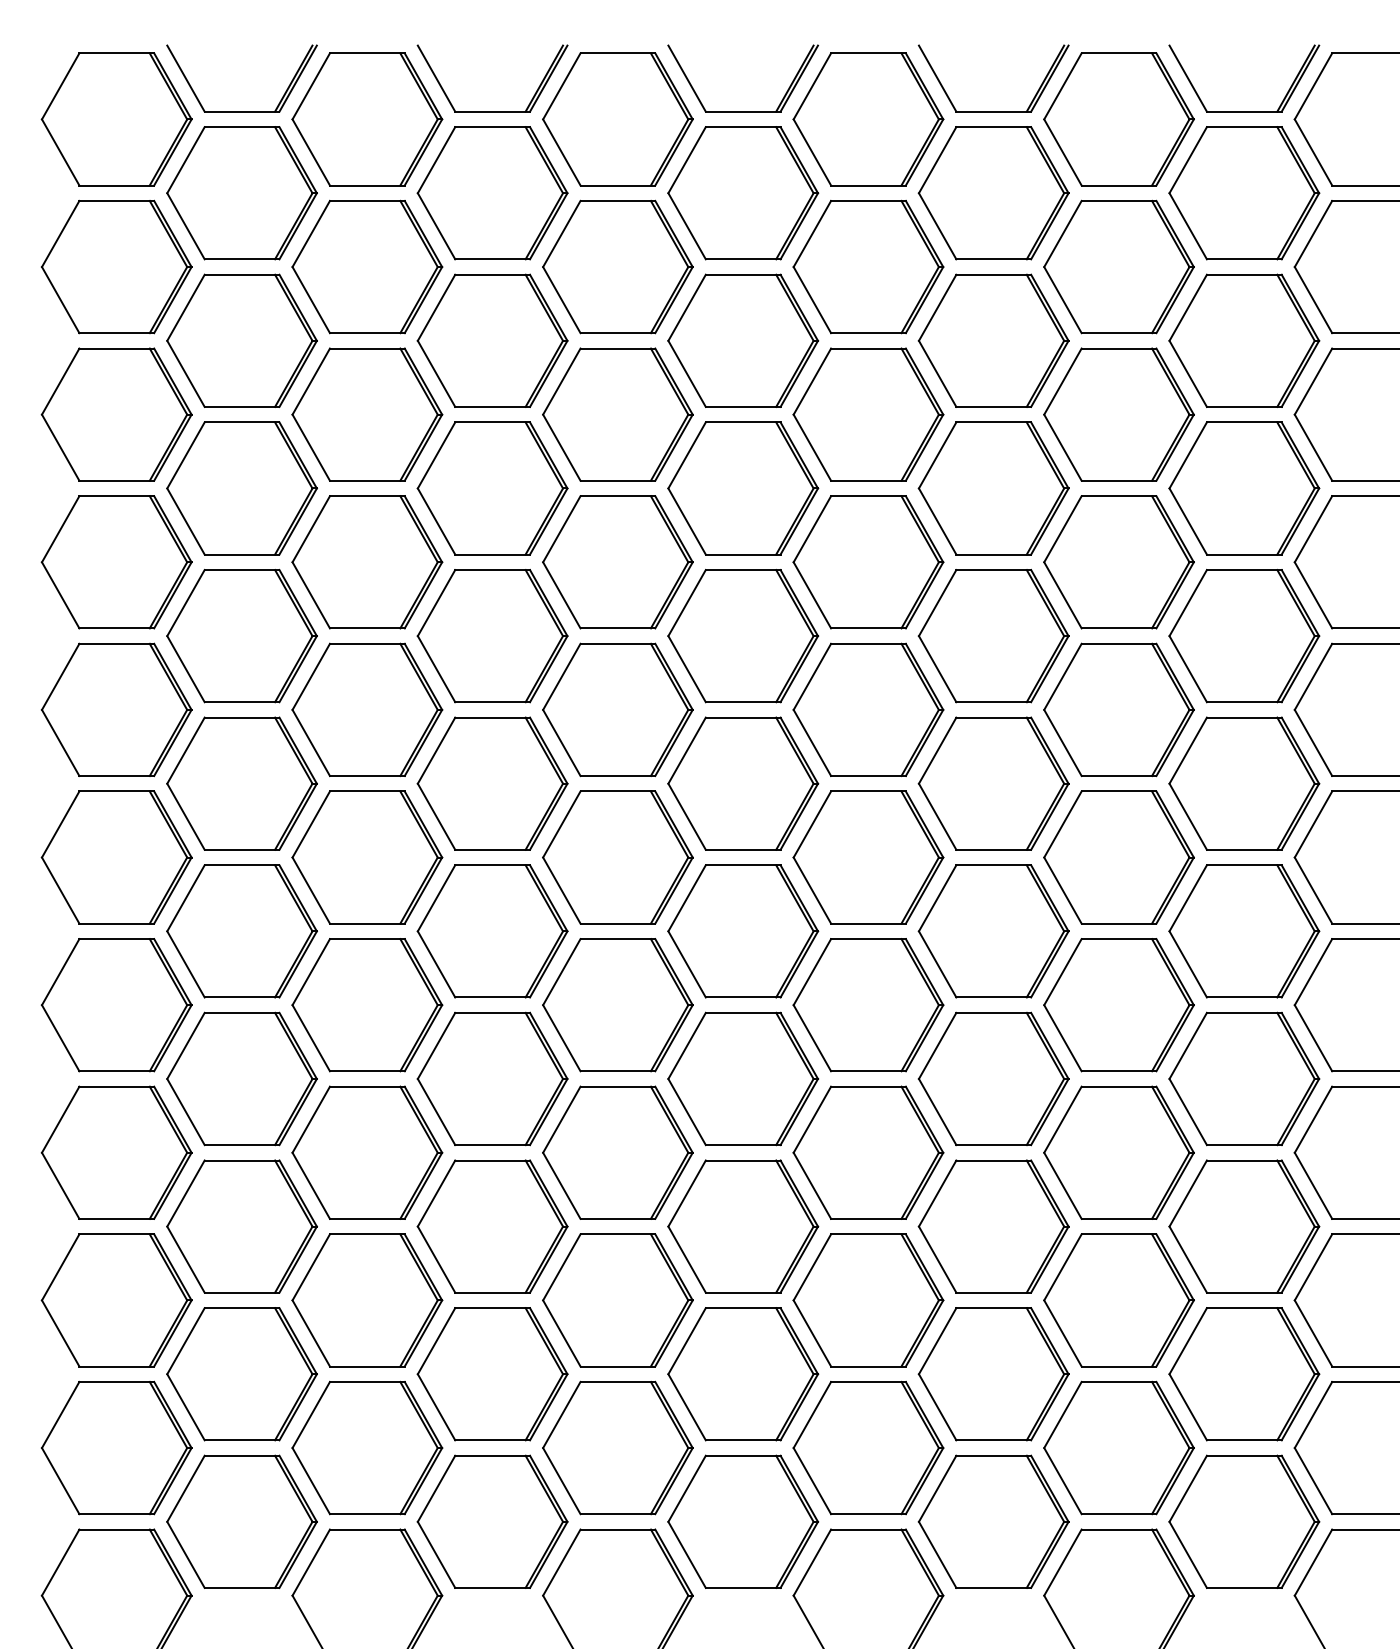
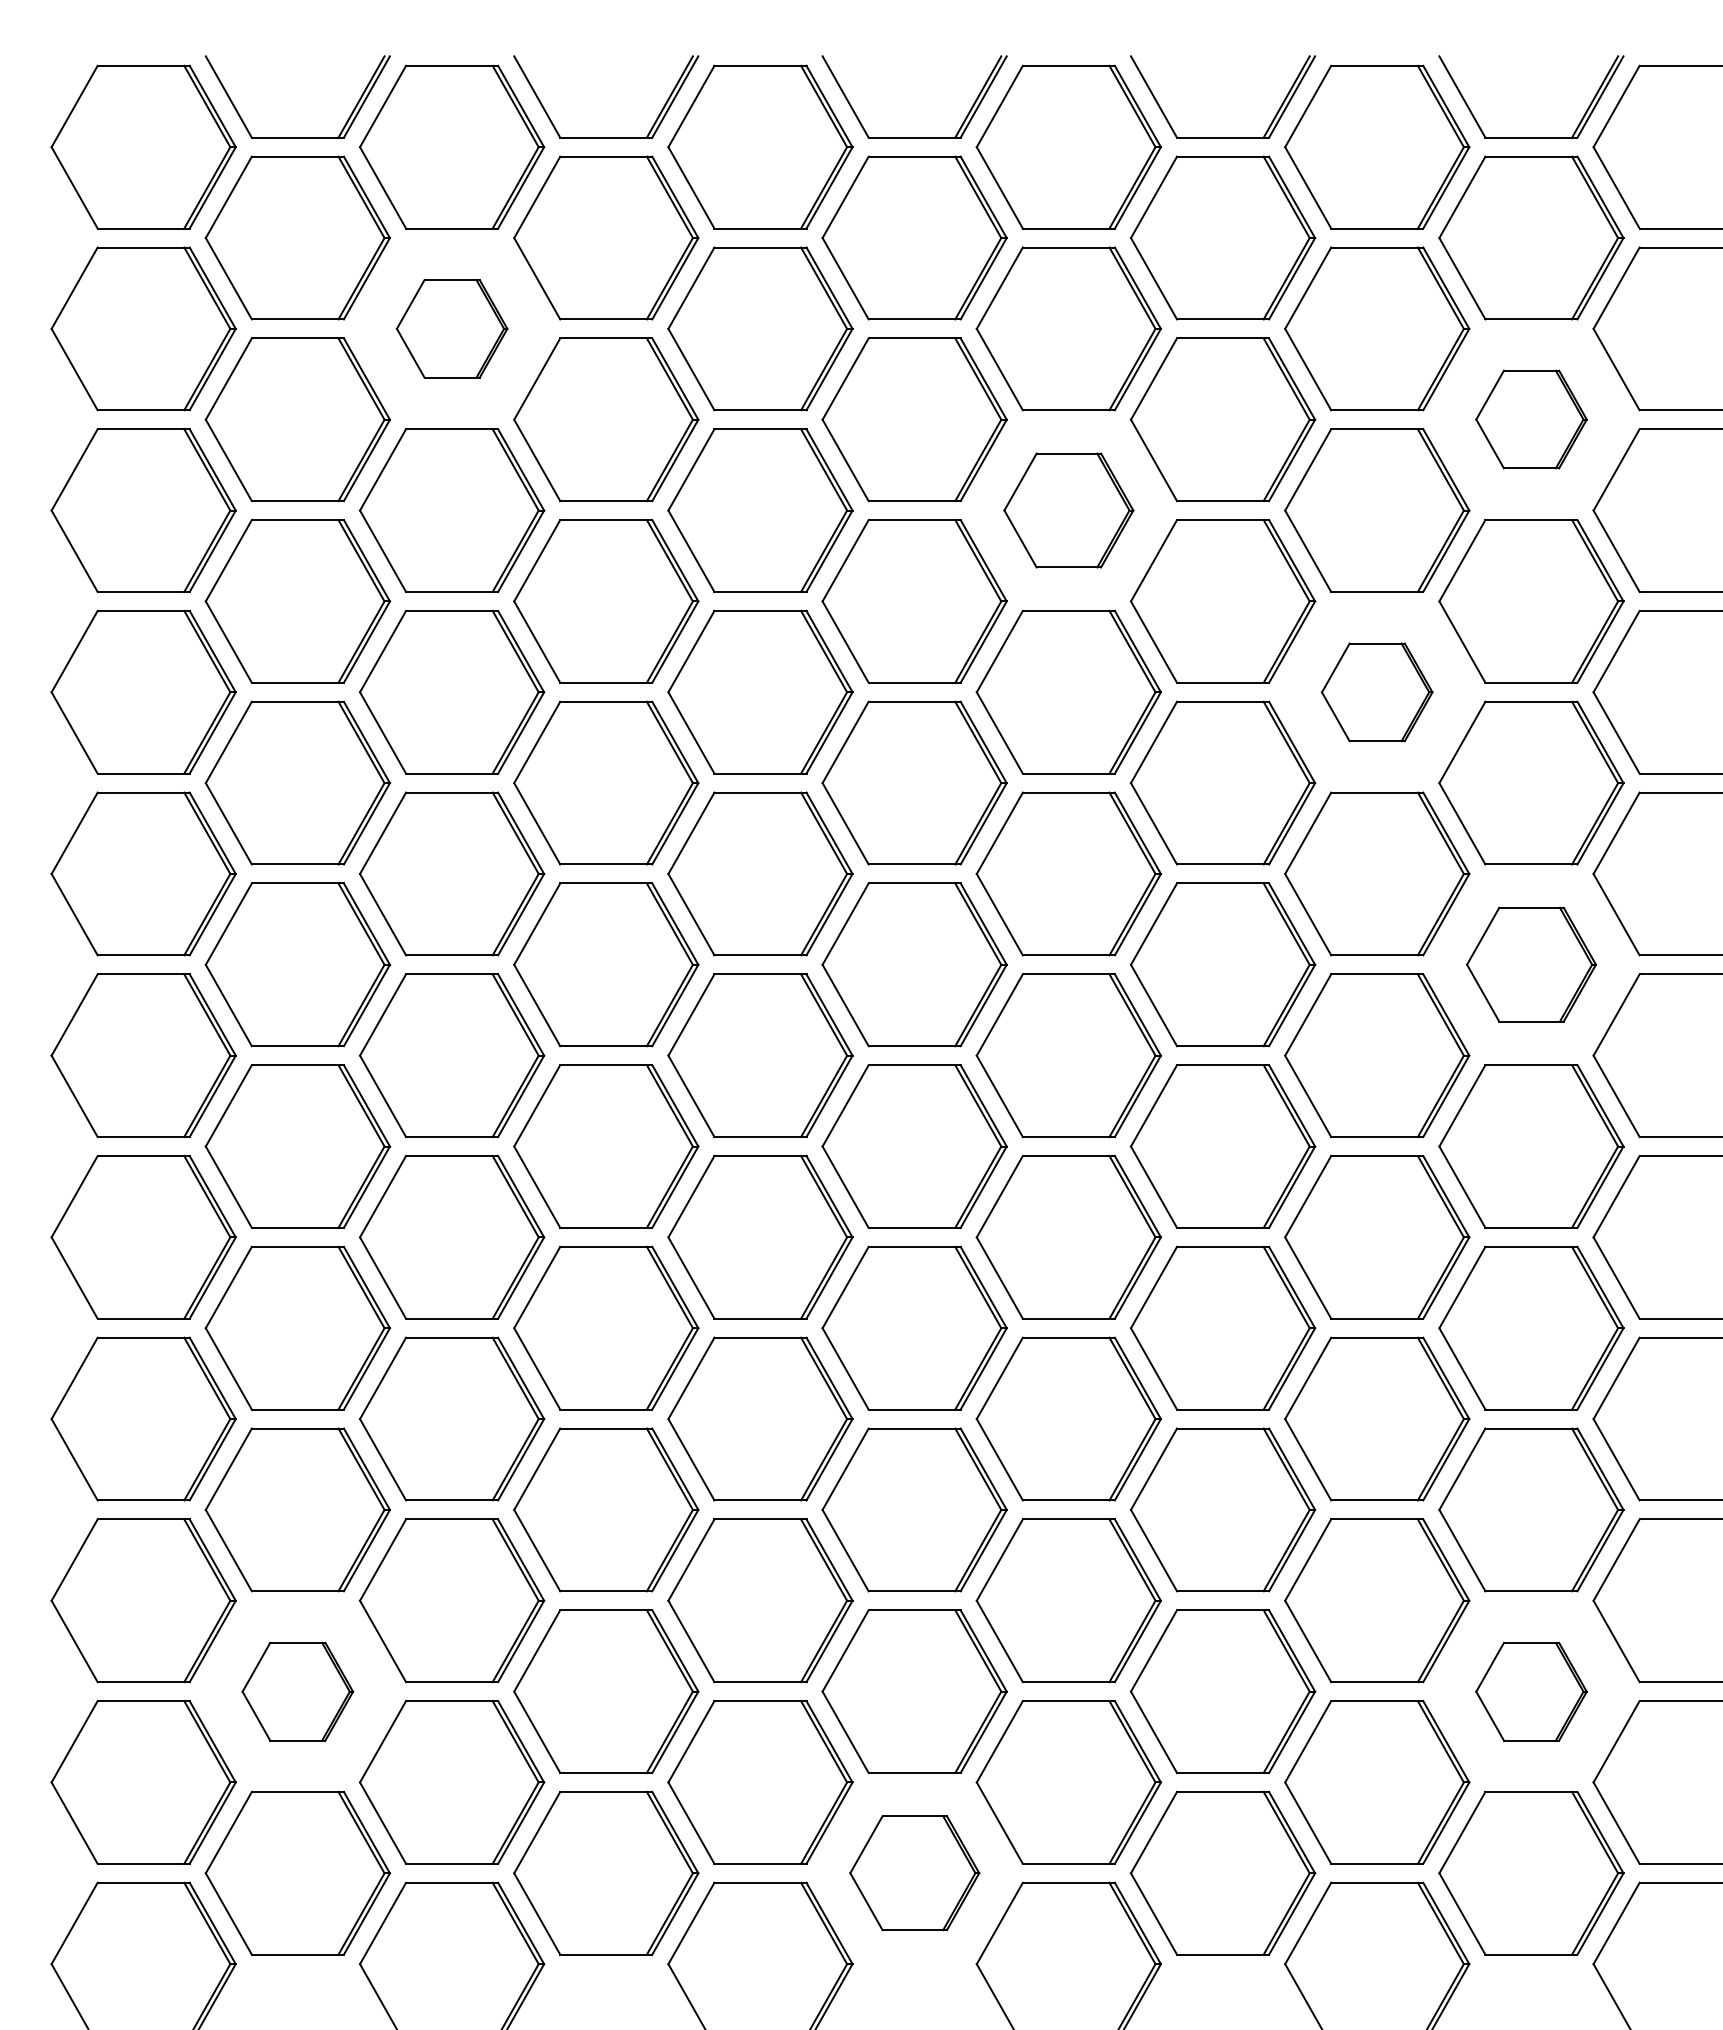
part: (367, 266) -> (452, 328), size x0.6
part: (1244, 340) -> (1531, 419), size x0.6
part: (868, 414) -> (1068, 510), size x0.7
part: (1118, 562) -> (1376, 692), size x0.6
part: (1244, 783) -> (1531, 964), size x0.7
part: (241, 1374) -> (297, 1691), size x0.6
part: (1244, 1374) -> (1531, 1691), size x0.6
part: (743, 1521) -> (915, 1872), size x0.7

